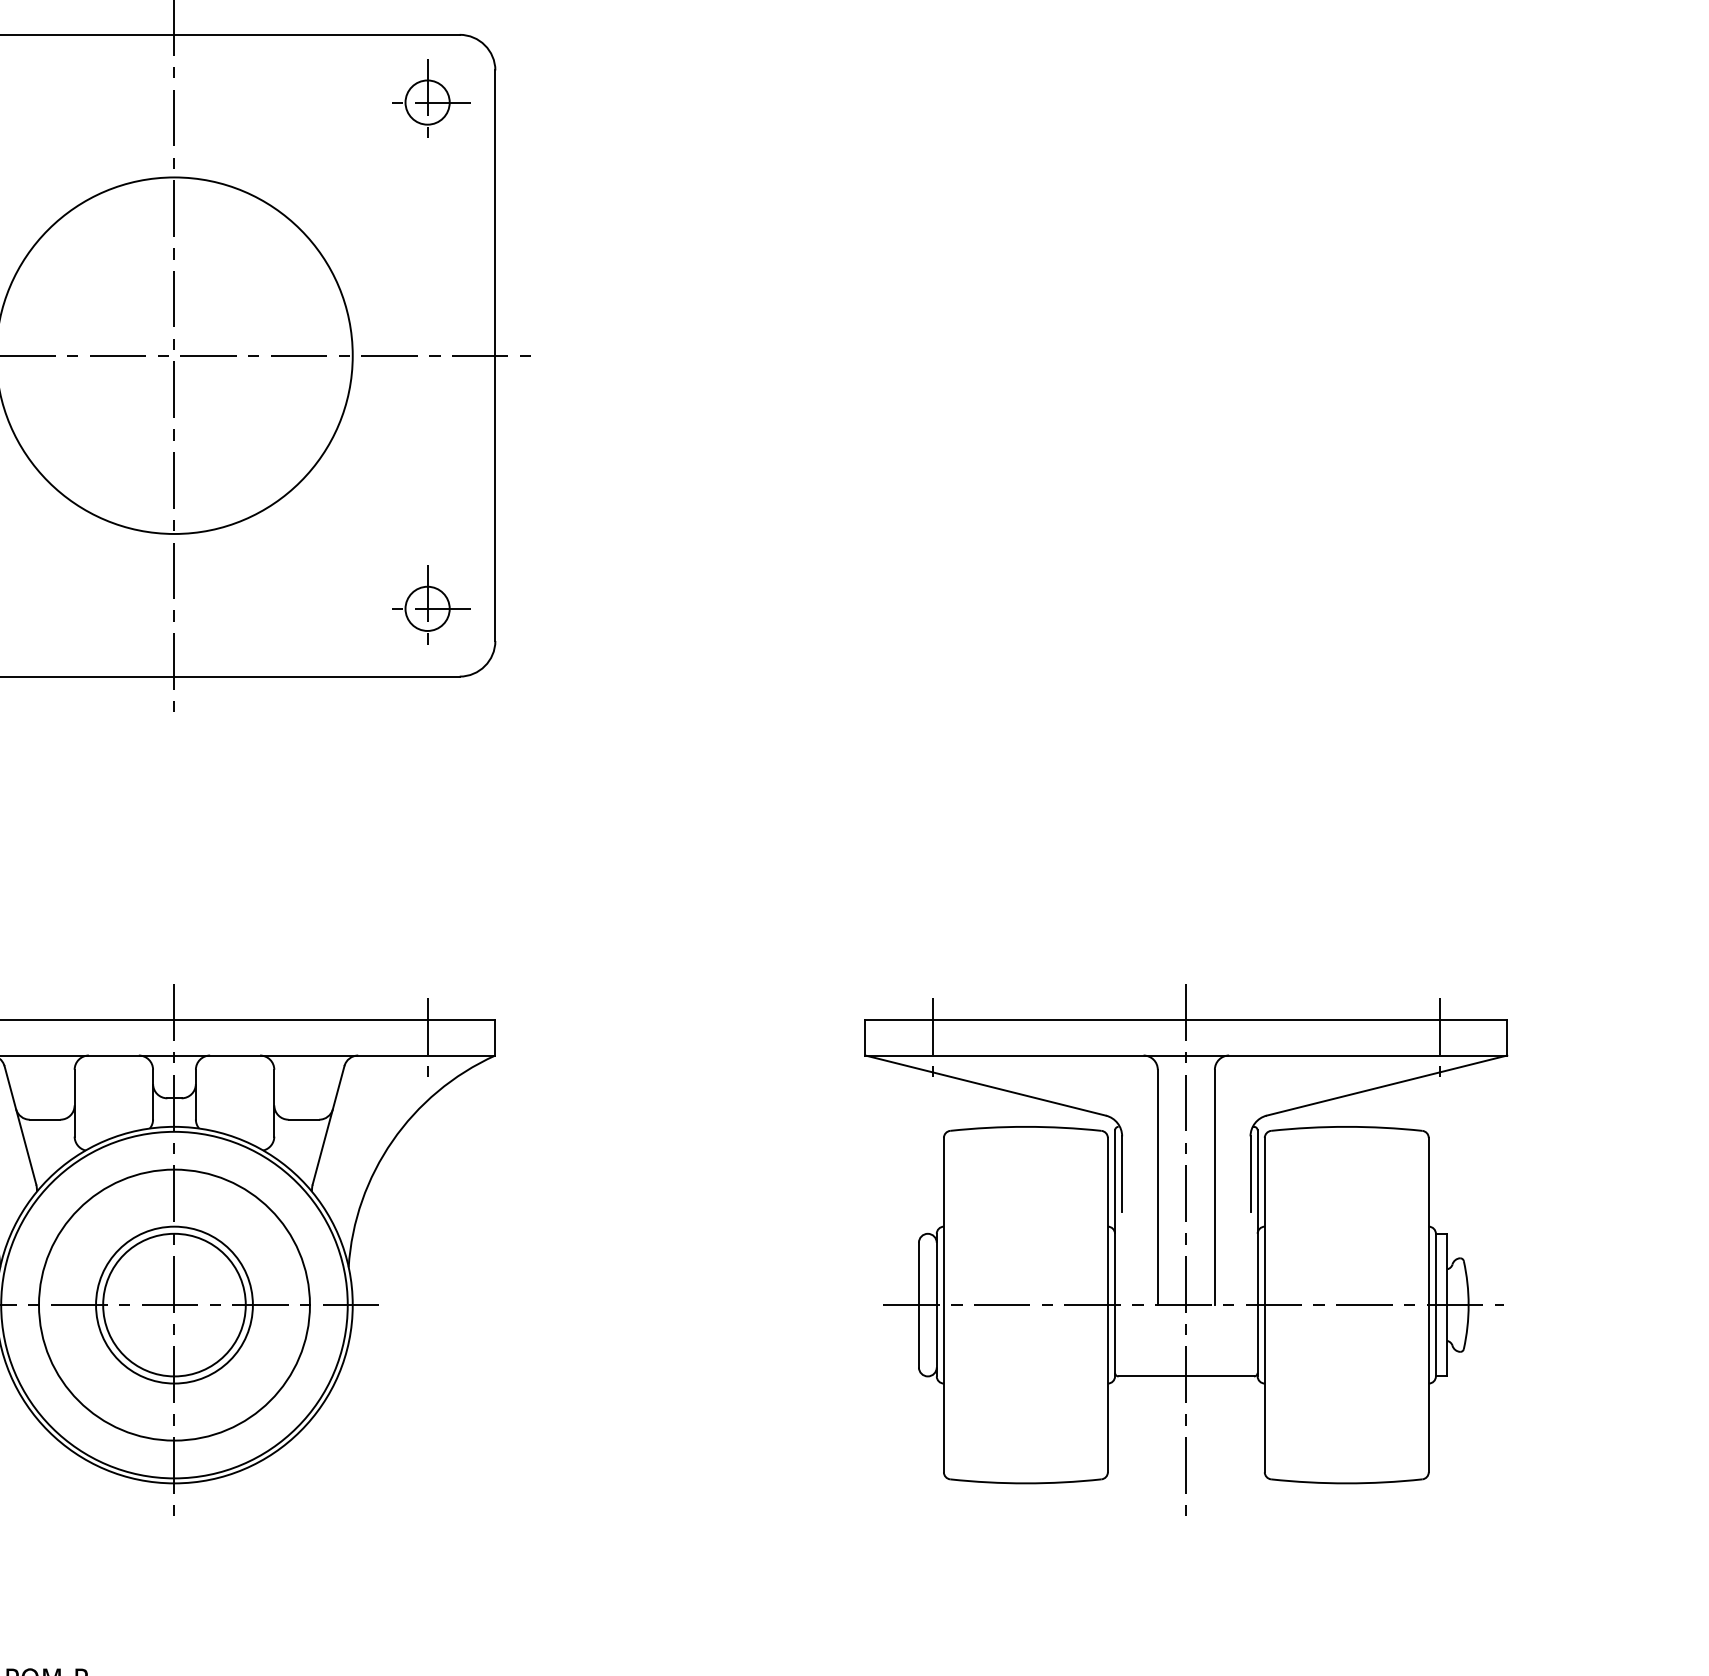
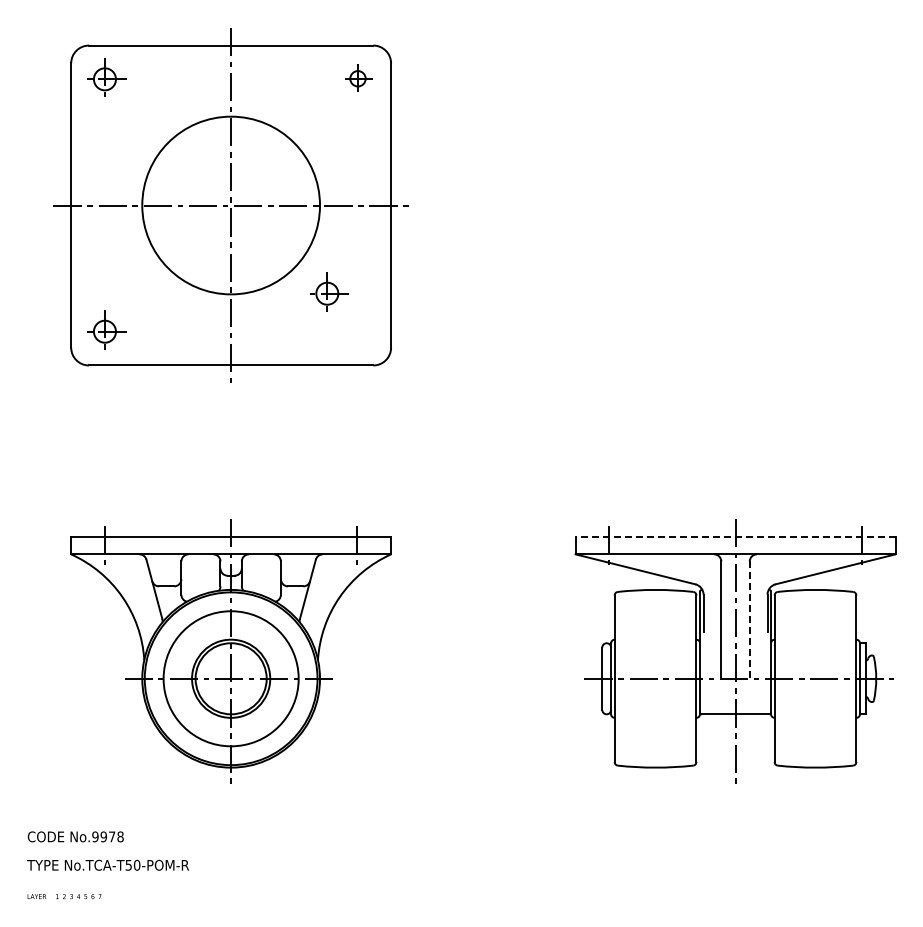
part: (431, 98) -> (359, 77), size x0.7
part: (431, 604) -> (329, 291), moved
line: (1186, 1019) -> (735, 536), solid -> dashed
line: (1214, 1188) -> (749, 620), solid -> dashed

